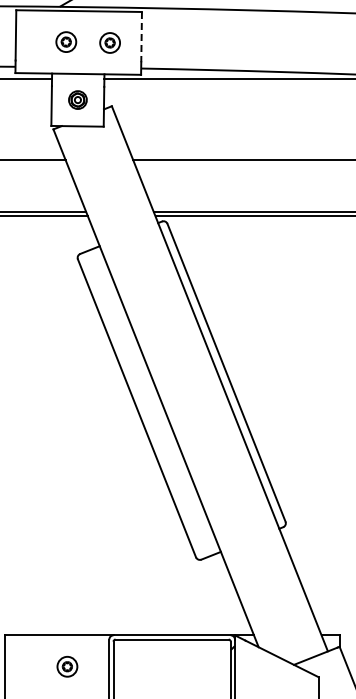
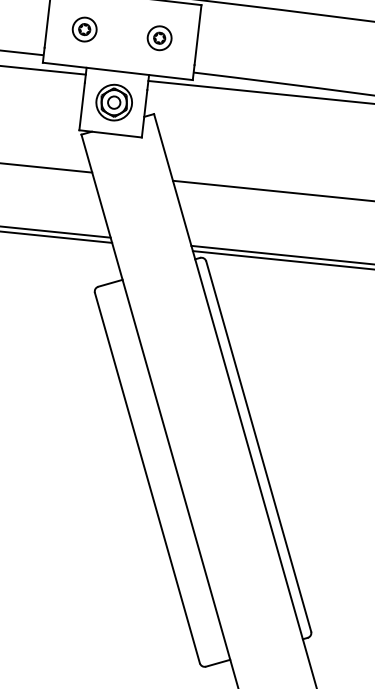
line: (141, 37) -> (197, 35), dashed -> solid
part: (66, 41) -> (85, 28), moved
part: (77, 99) -> (113, 101), size x1.67

